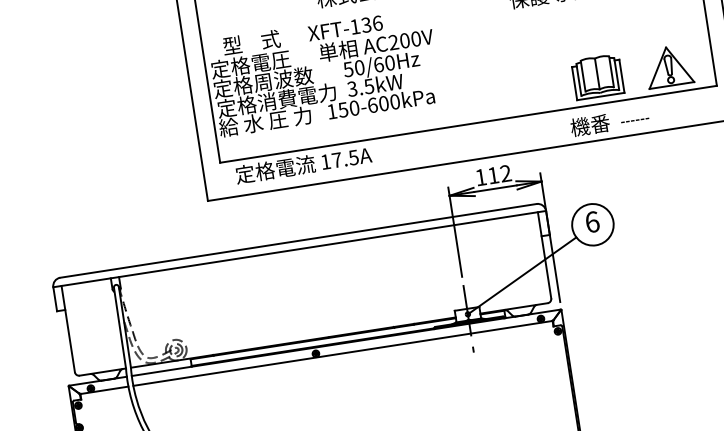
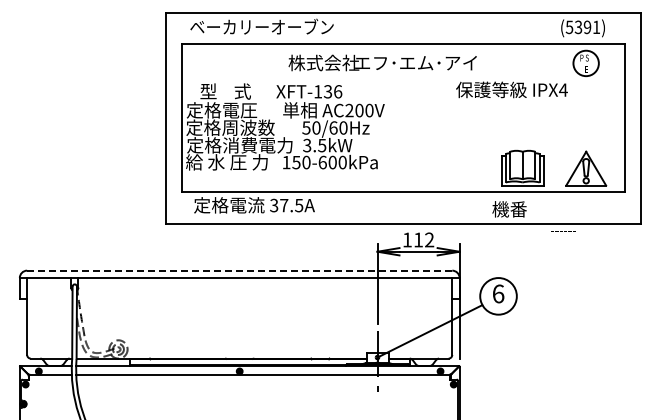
text: (635, 120) -> (563, 231), moved
text: (326, 161) -> (274, 205), 17.5A -> 37.5A
line: (298, 240) -> (239, 270), solid -> dashed

